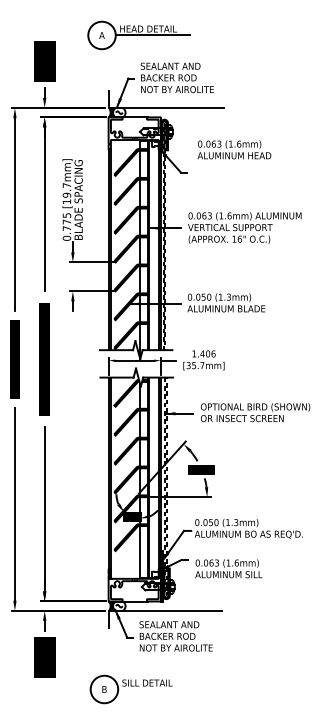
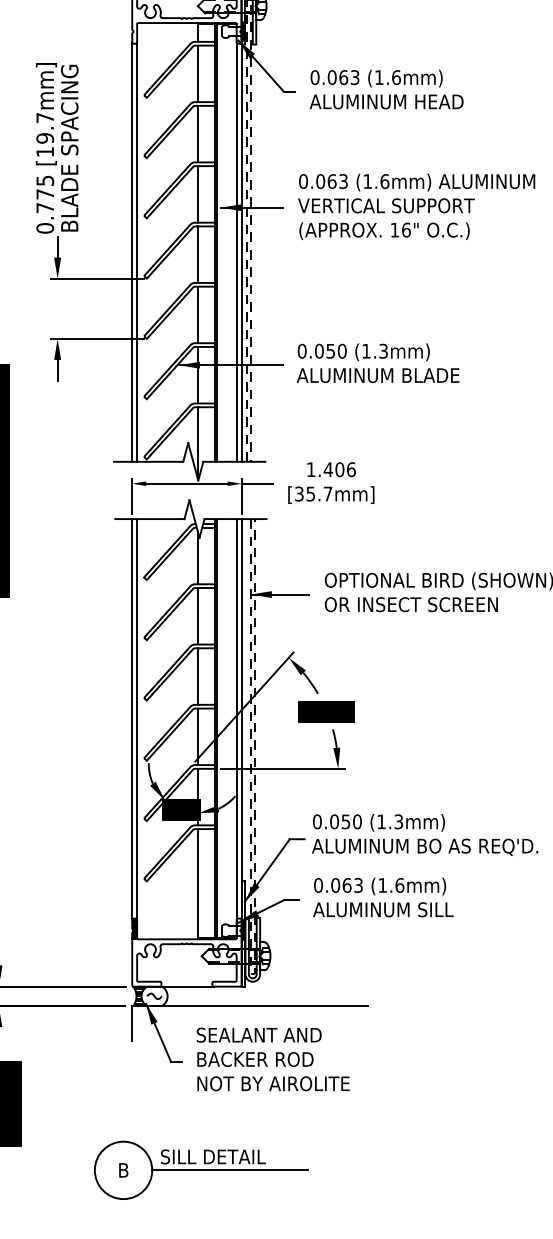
text: (234, 149) -> (386, 88), moved
text: (228, 568) -> (382, 896), moved
line: (155, 689) -> (230, 1170), added

